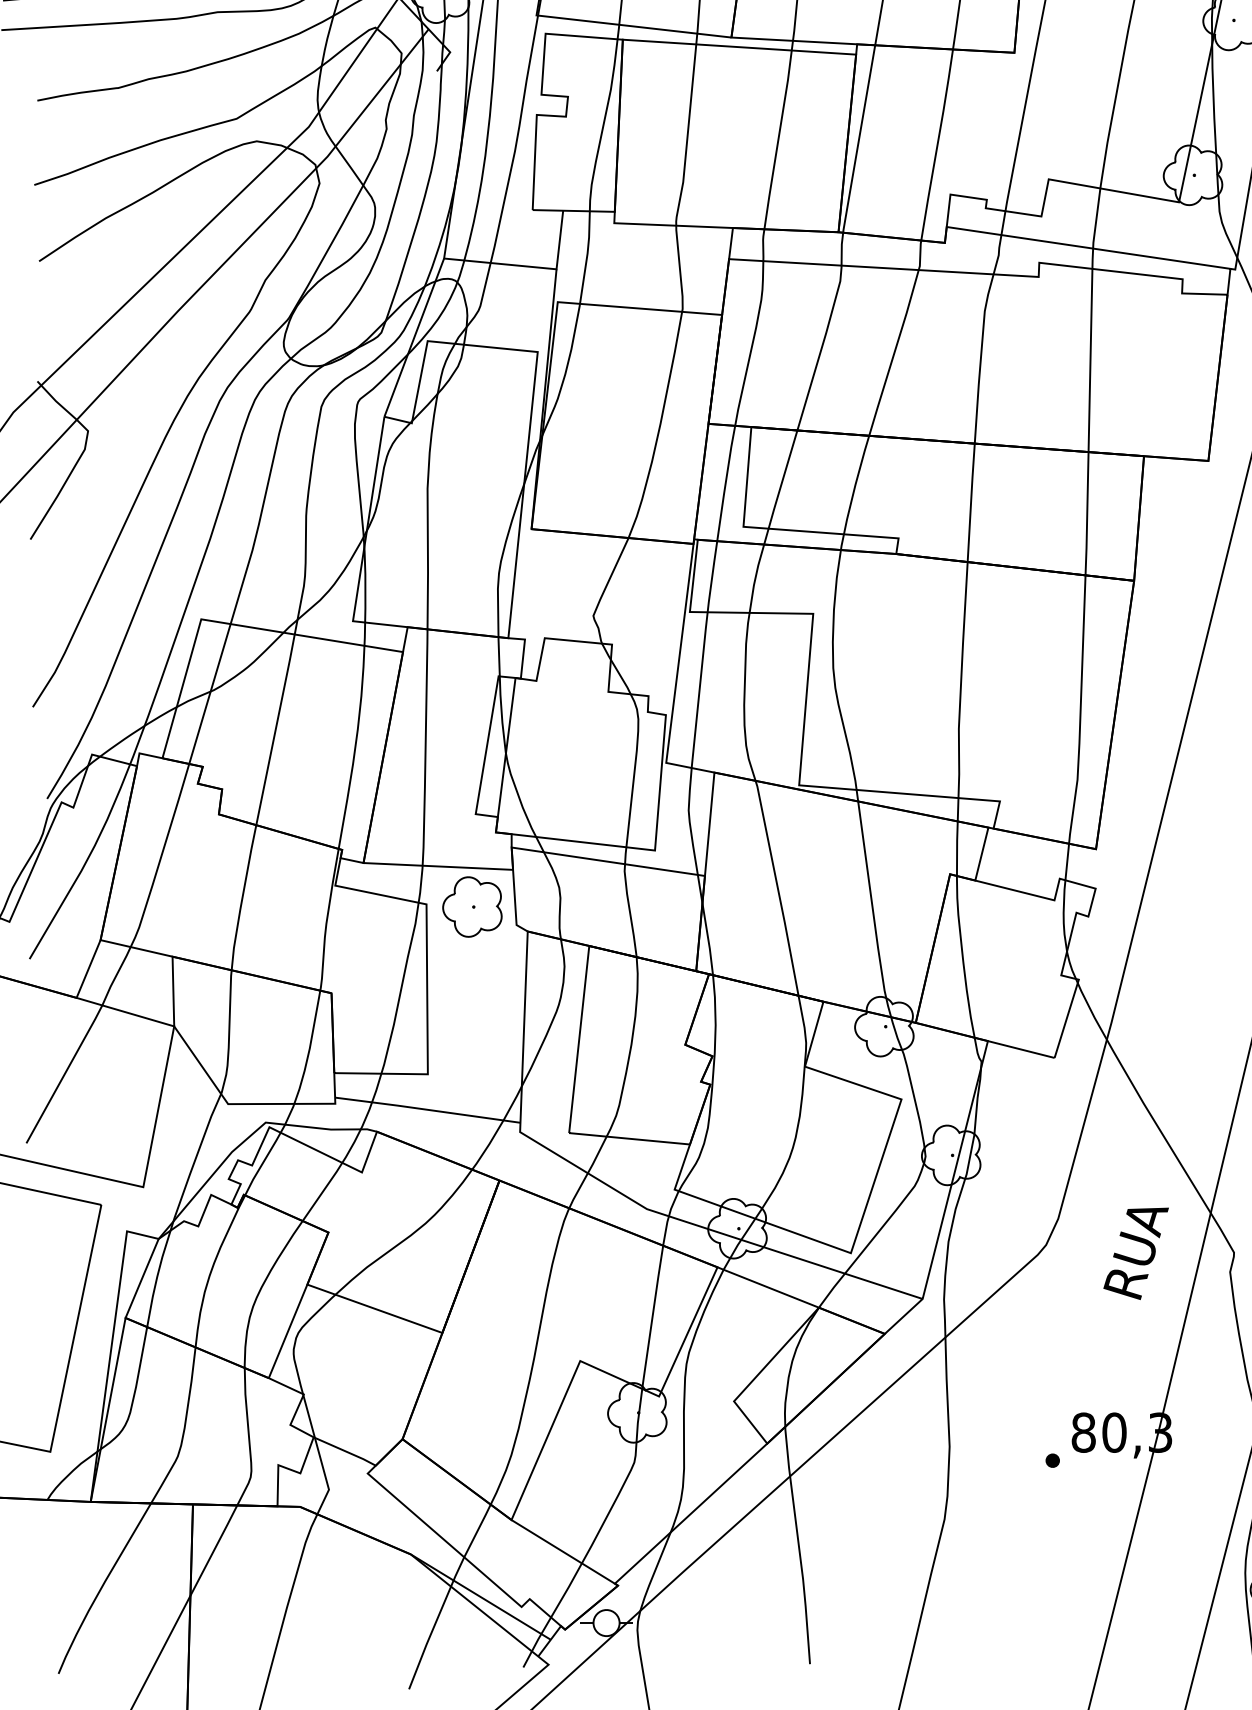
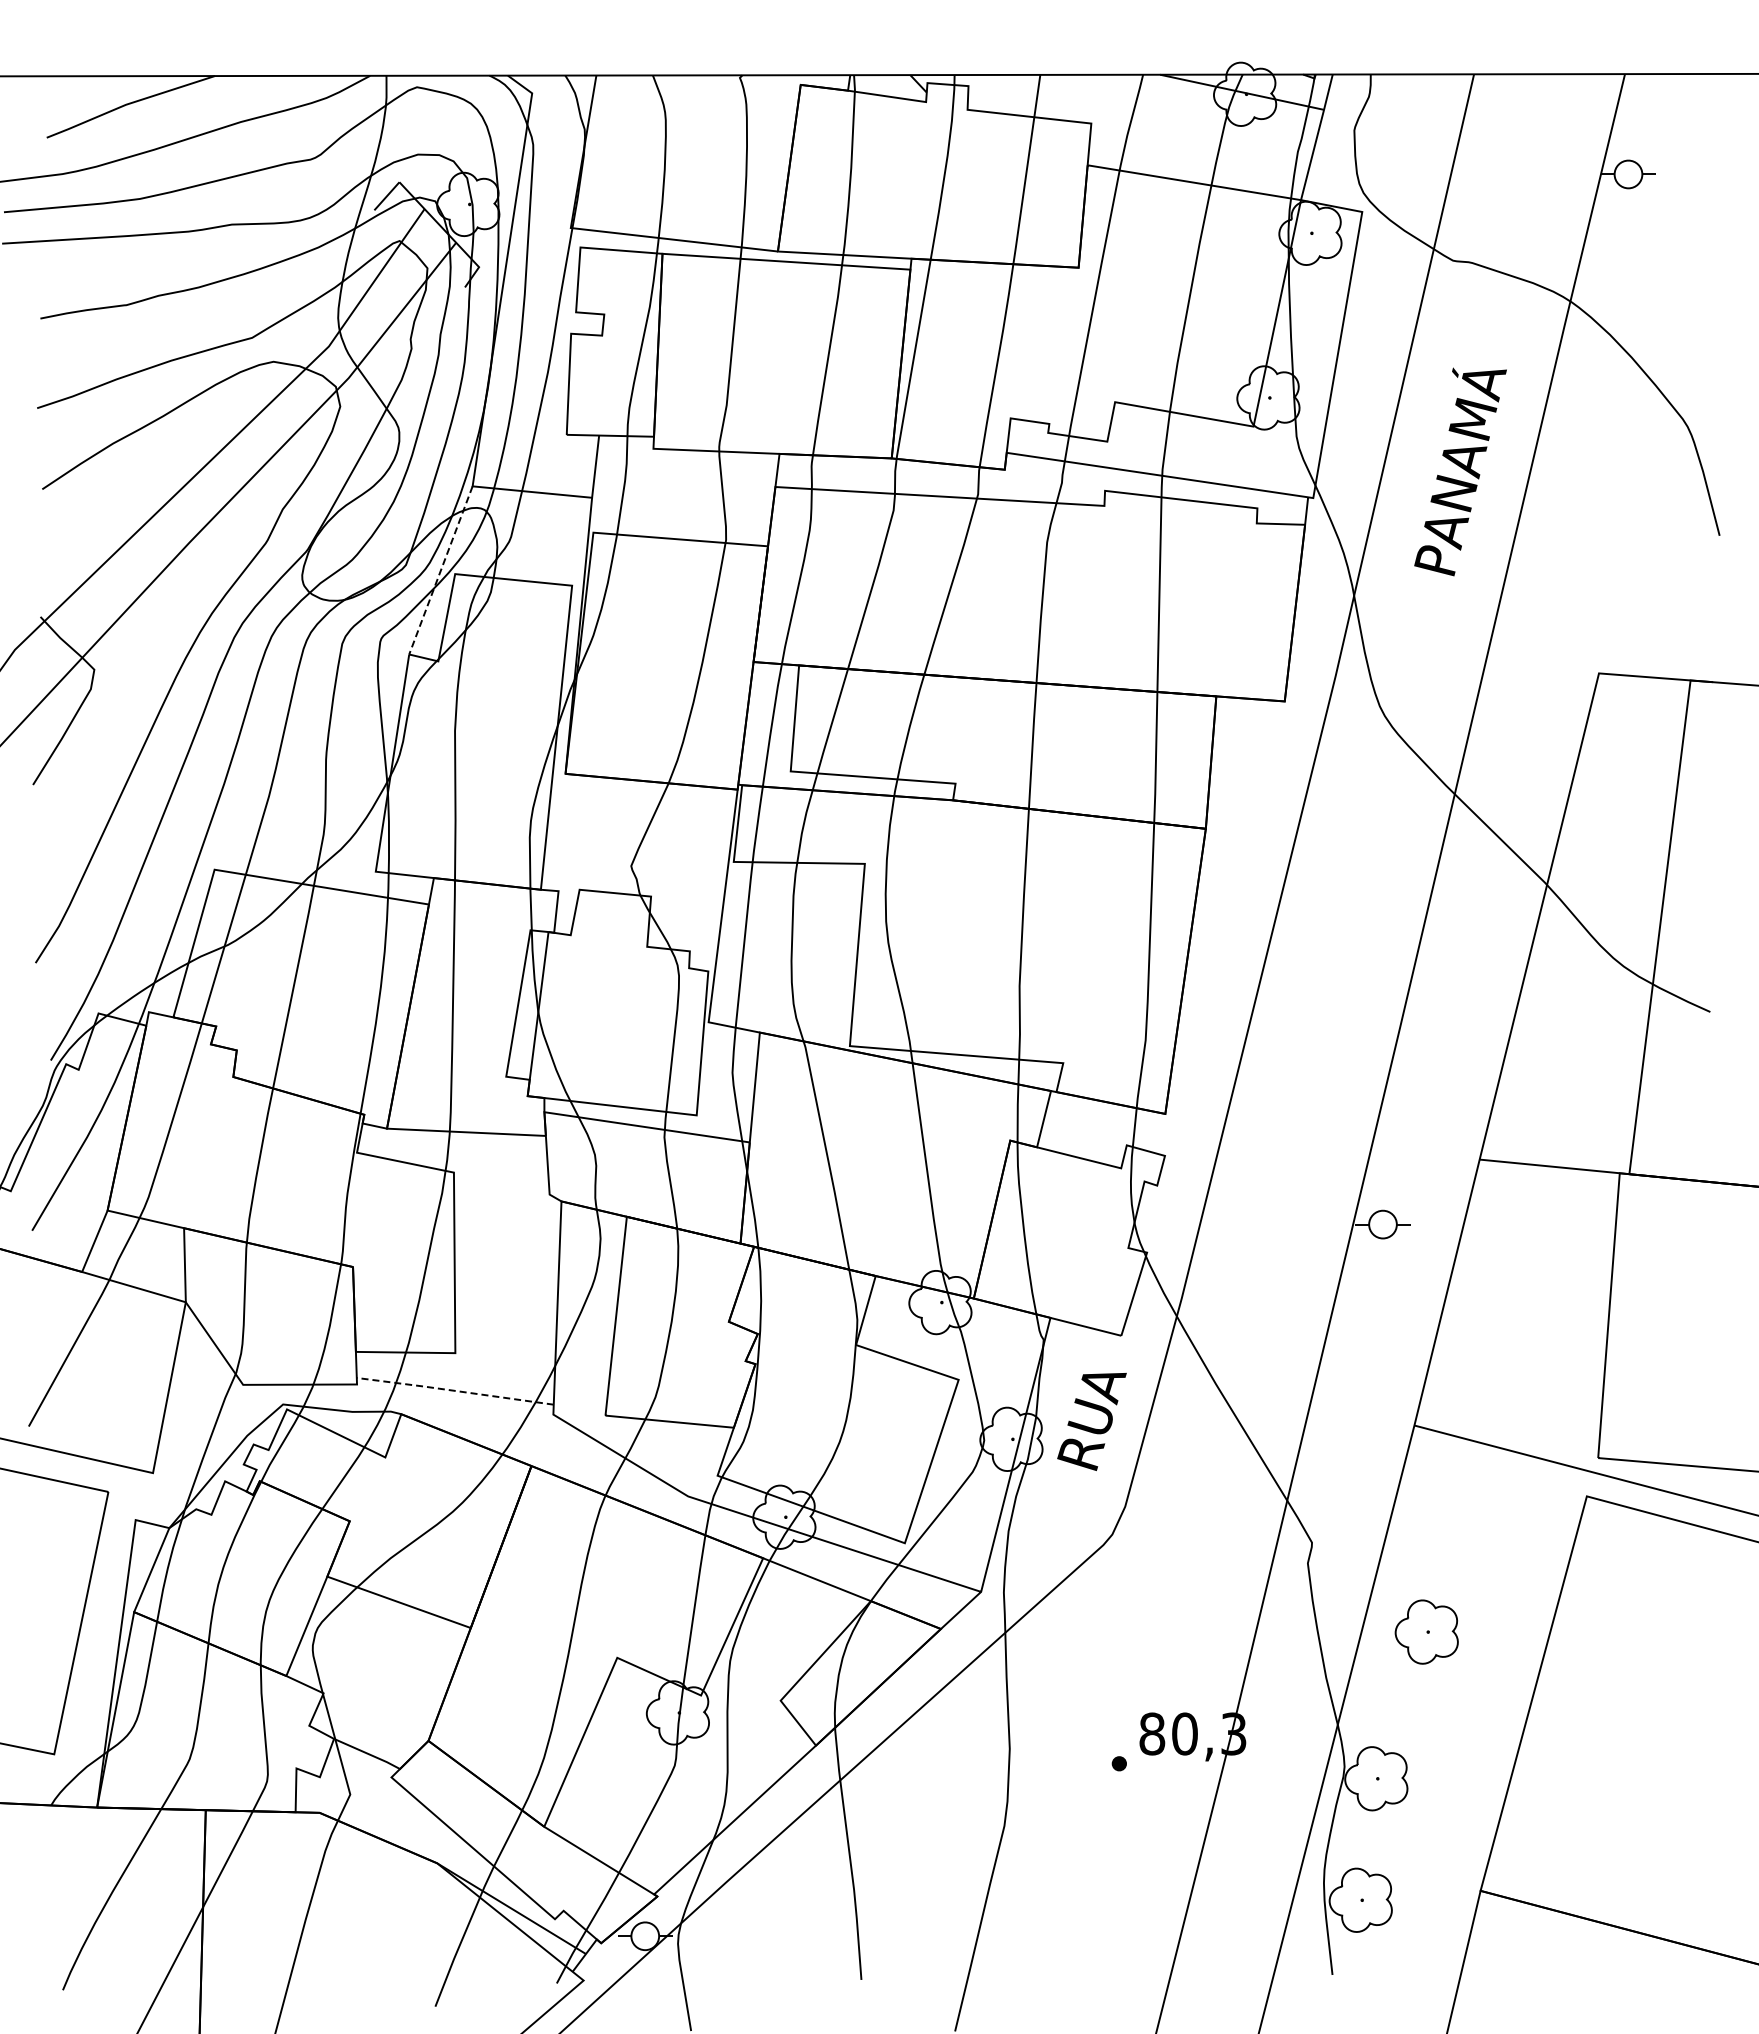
line: (413, 337) -> (440, 570), solid -> dashed
part: (472, 906) -> (502, 1174), removed
line: (427, 1109) -> (454, 1390), solid -> dashed
text: (1135, 1253) -> (1091, 1421), moved

